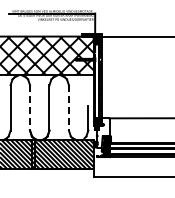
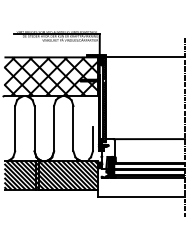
line: (29, 107) -> (34, 128), dashed -> solid
line: (68, 107) -> (73, 128), dashed -> solid

